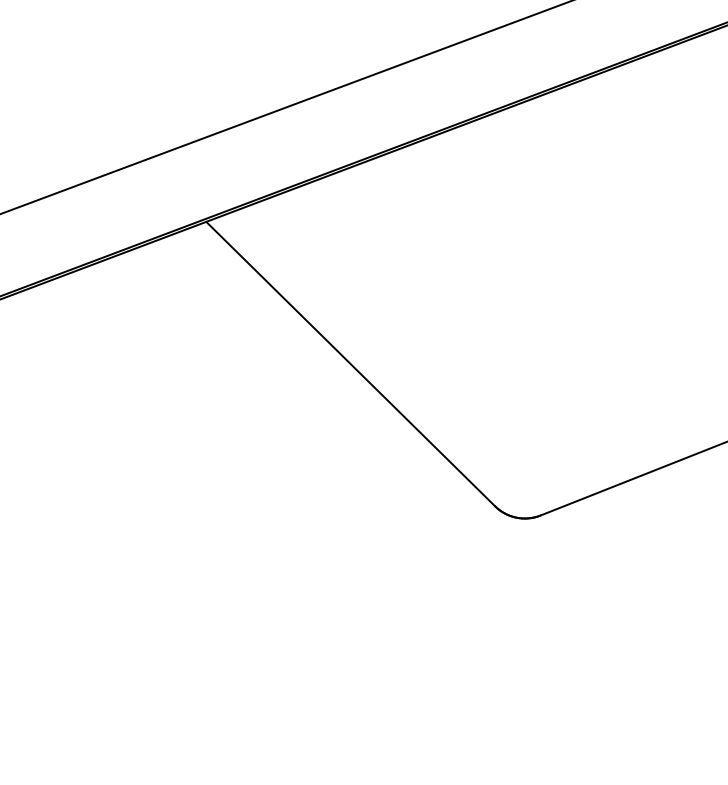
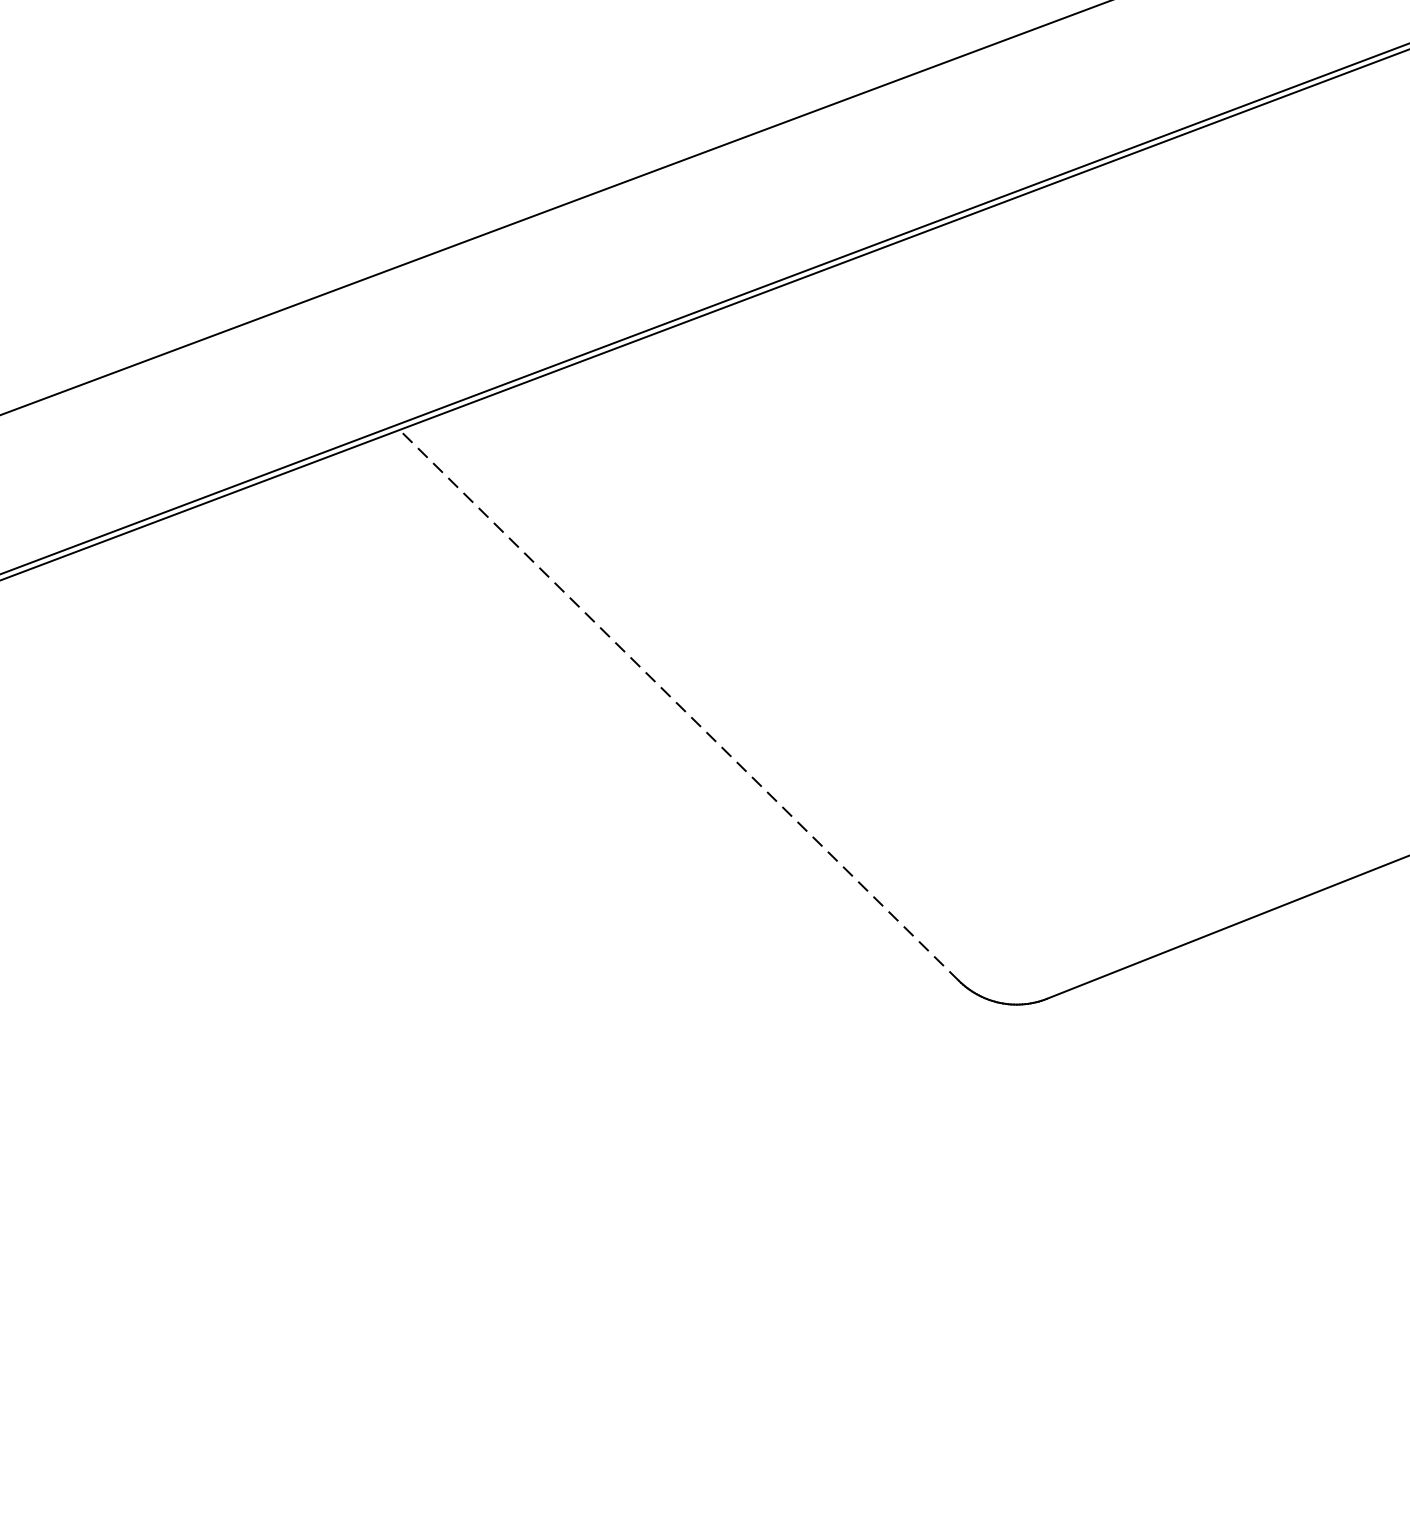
line: (350, 364) -> (678, 706), solid -> dashed

